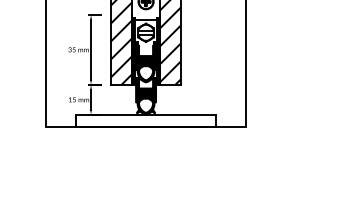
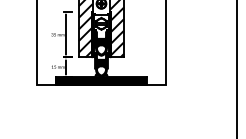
fill: (146, 120) -> (101, 80), added

